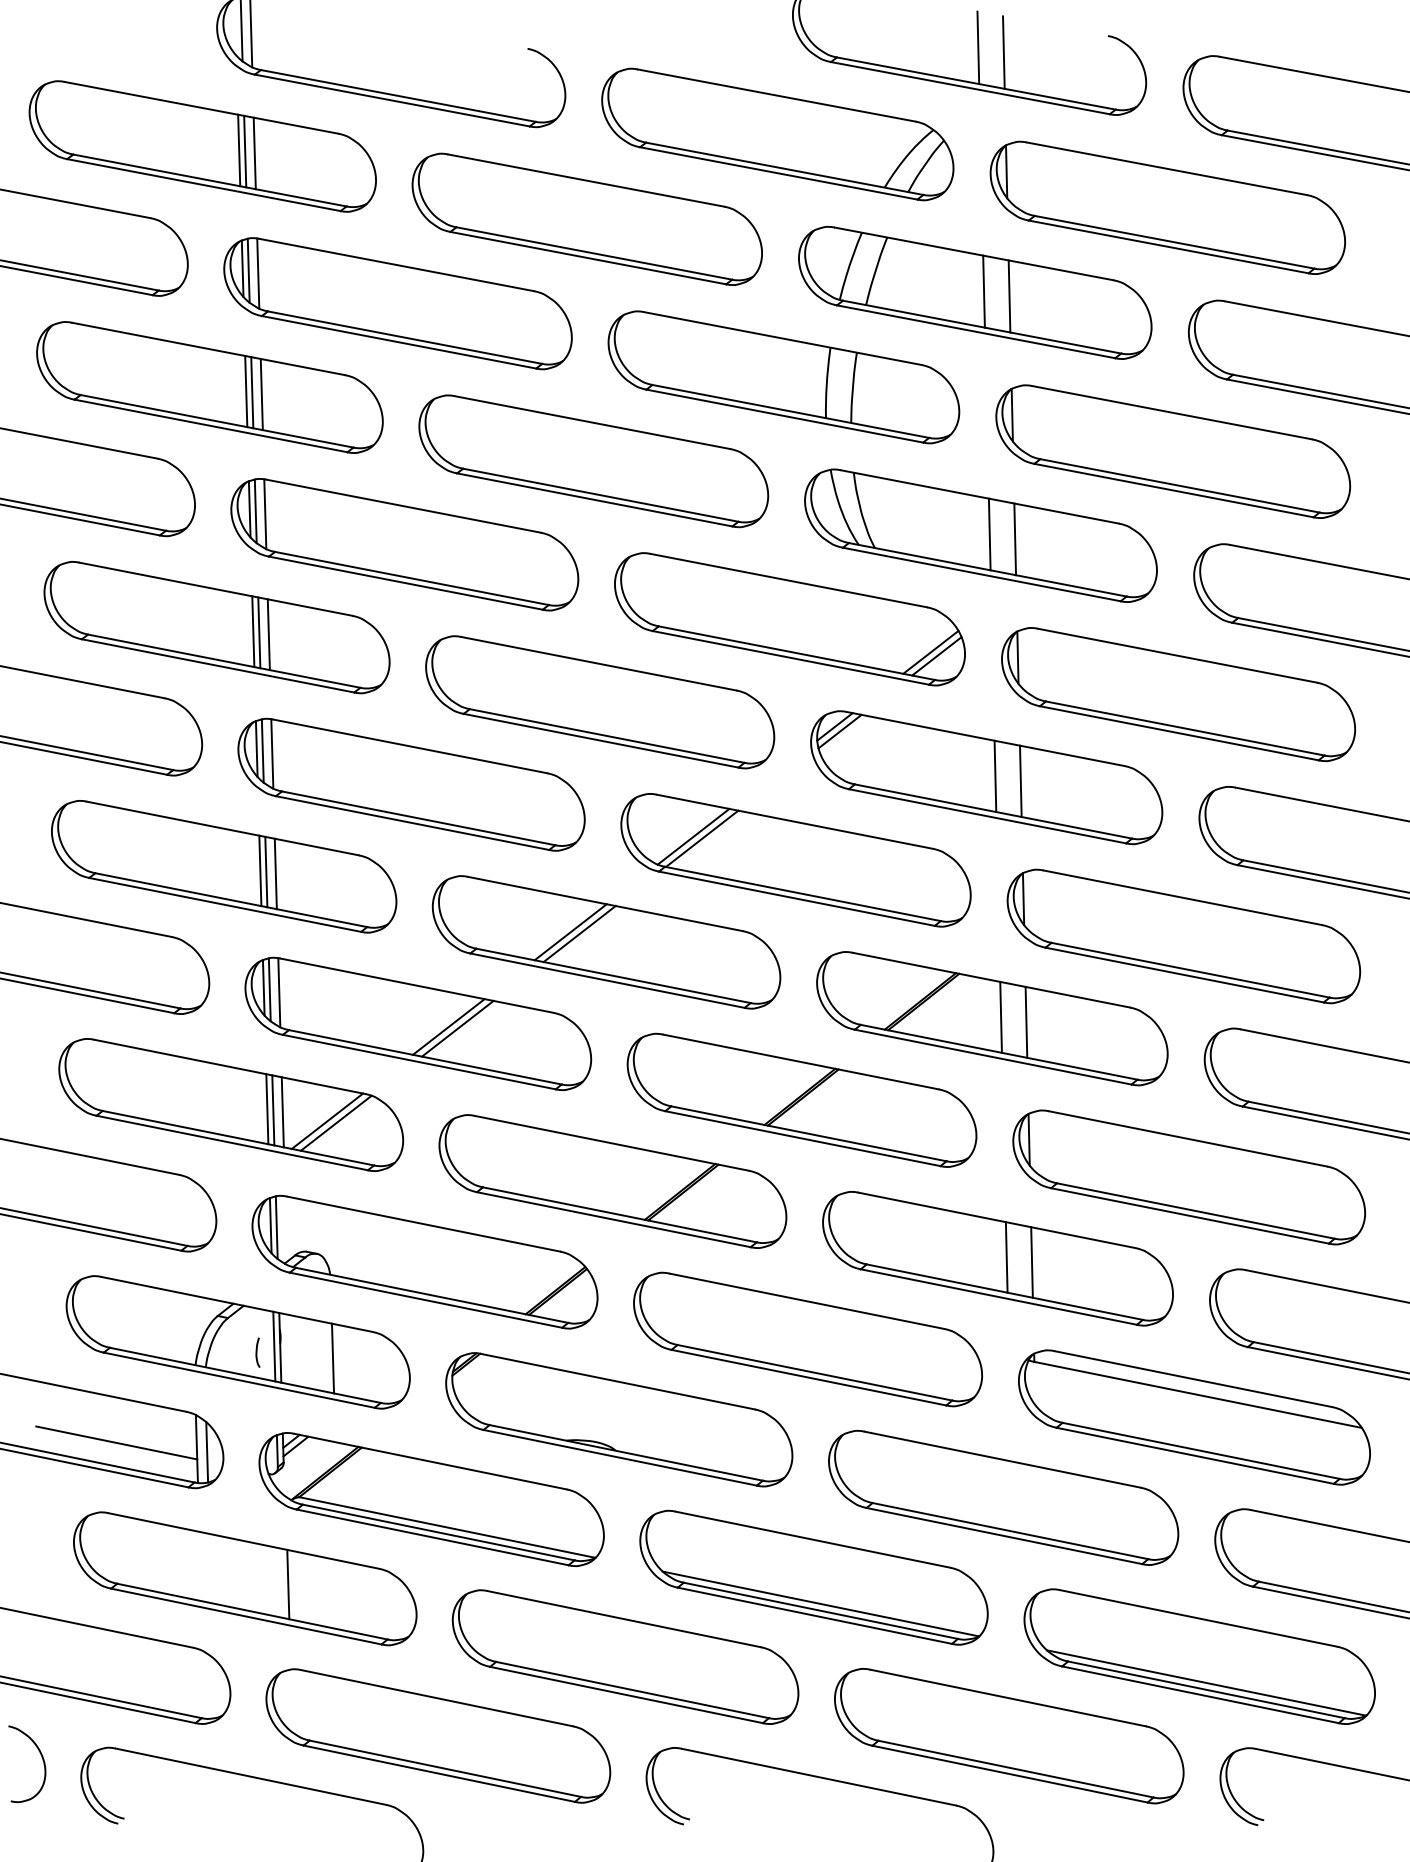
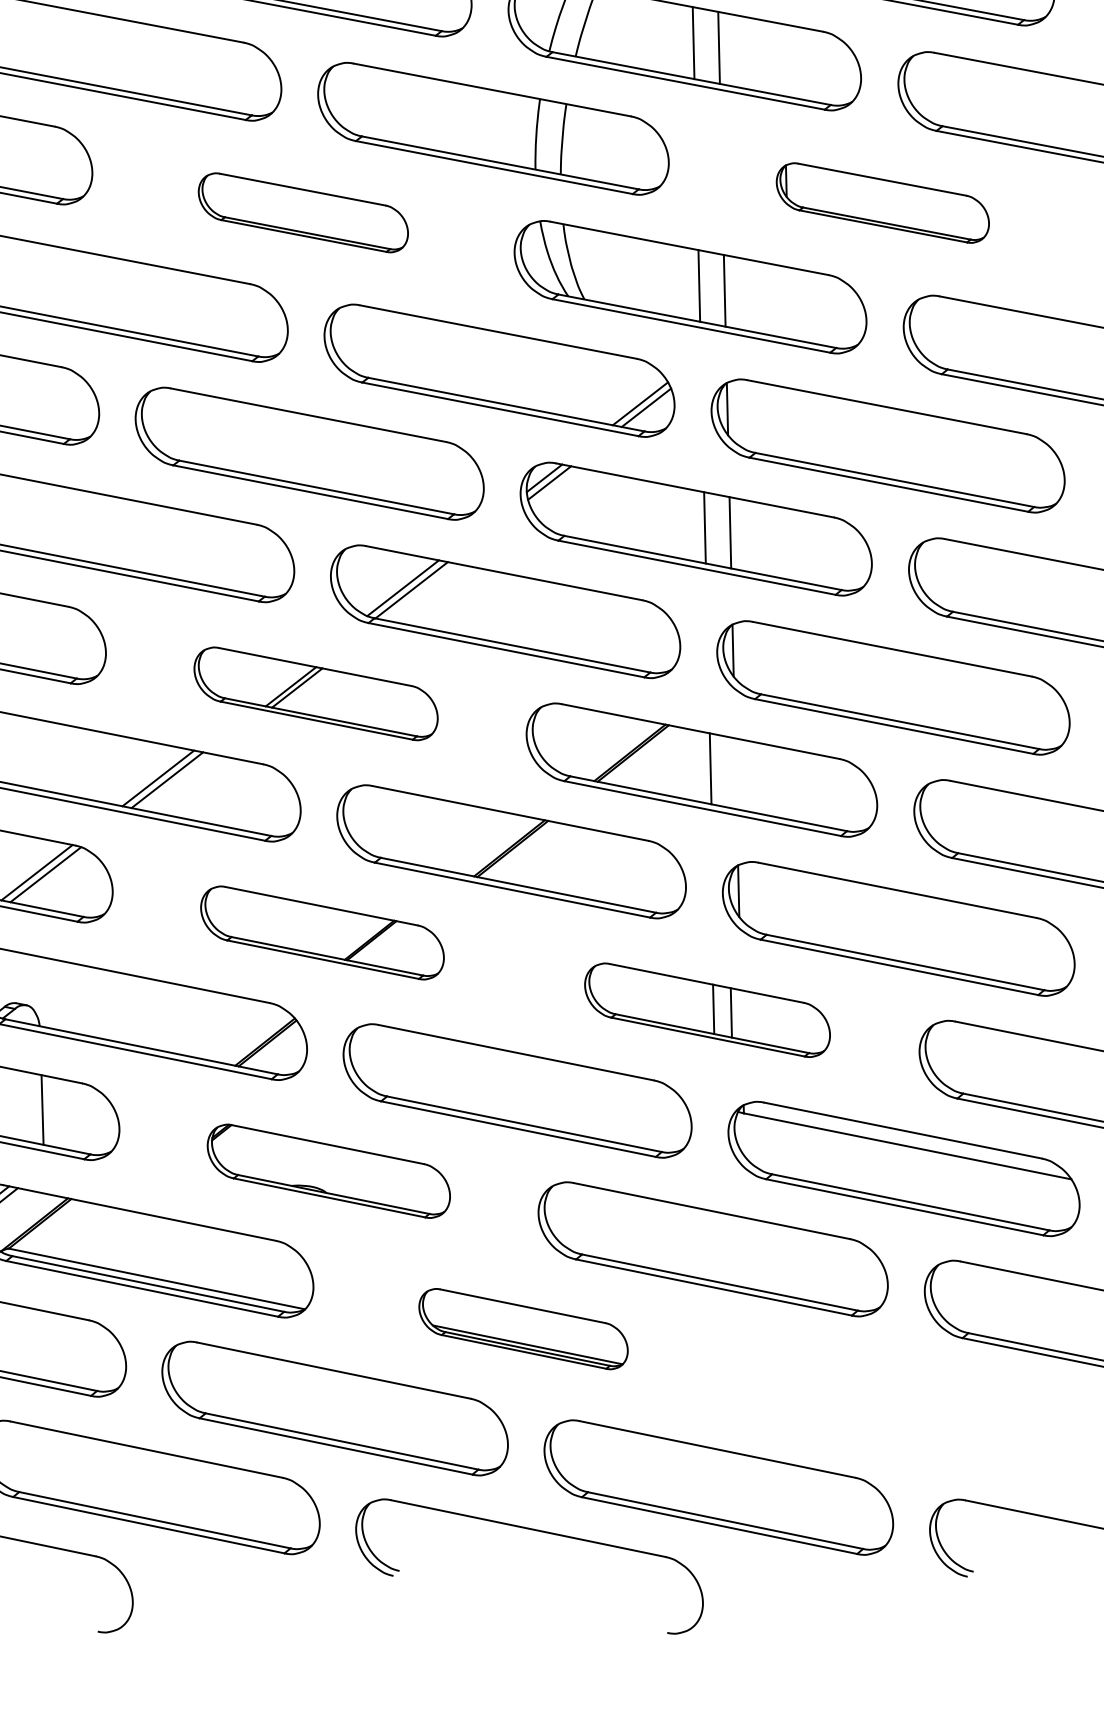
part: (1173, 451) -> (883, 202), size x0.6
part: (593, 461) -> (303, 212), size x0.6
part: (606, 942) -> (316, 693), size x0.7
line: (1026, 1021) -> (736, 772), removed
part: (612, 1181) -> (322, 932), size x0.7
part: (997, 1258) -> (707, 1009), size x0.7
part: (619, 1419) -> (329, 1170), size x0.7
part: (813, 1577) -> (523, 1328), size x0.6
part: (1199, 1656) -> (909, 1407), removed

